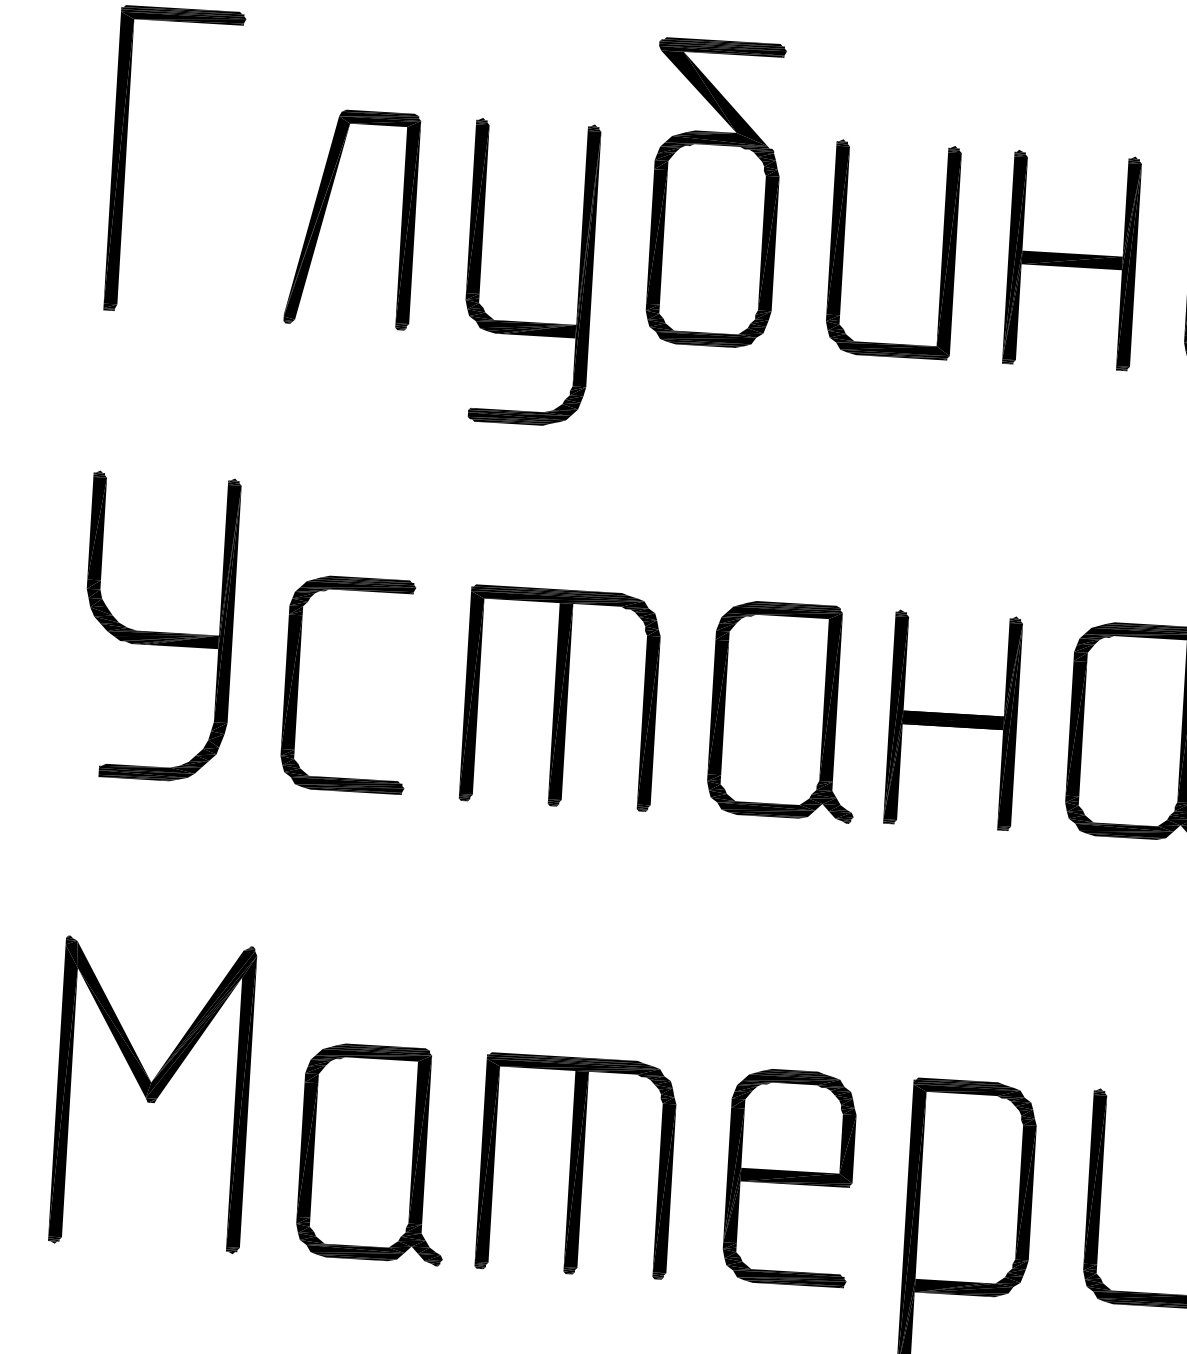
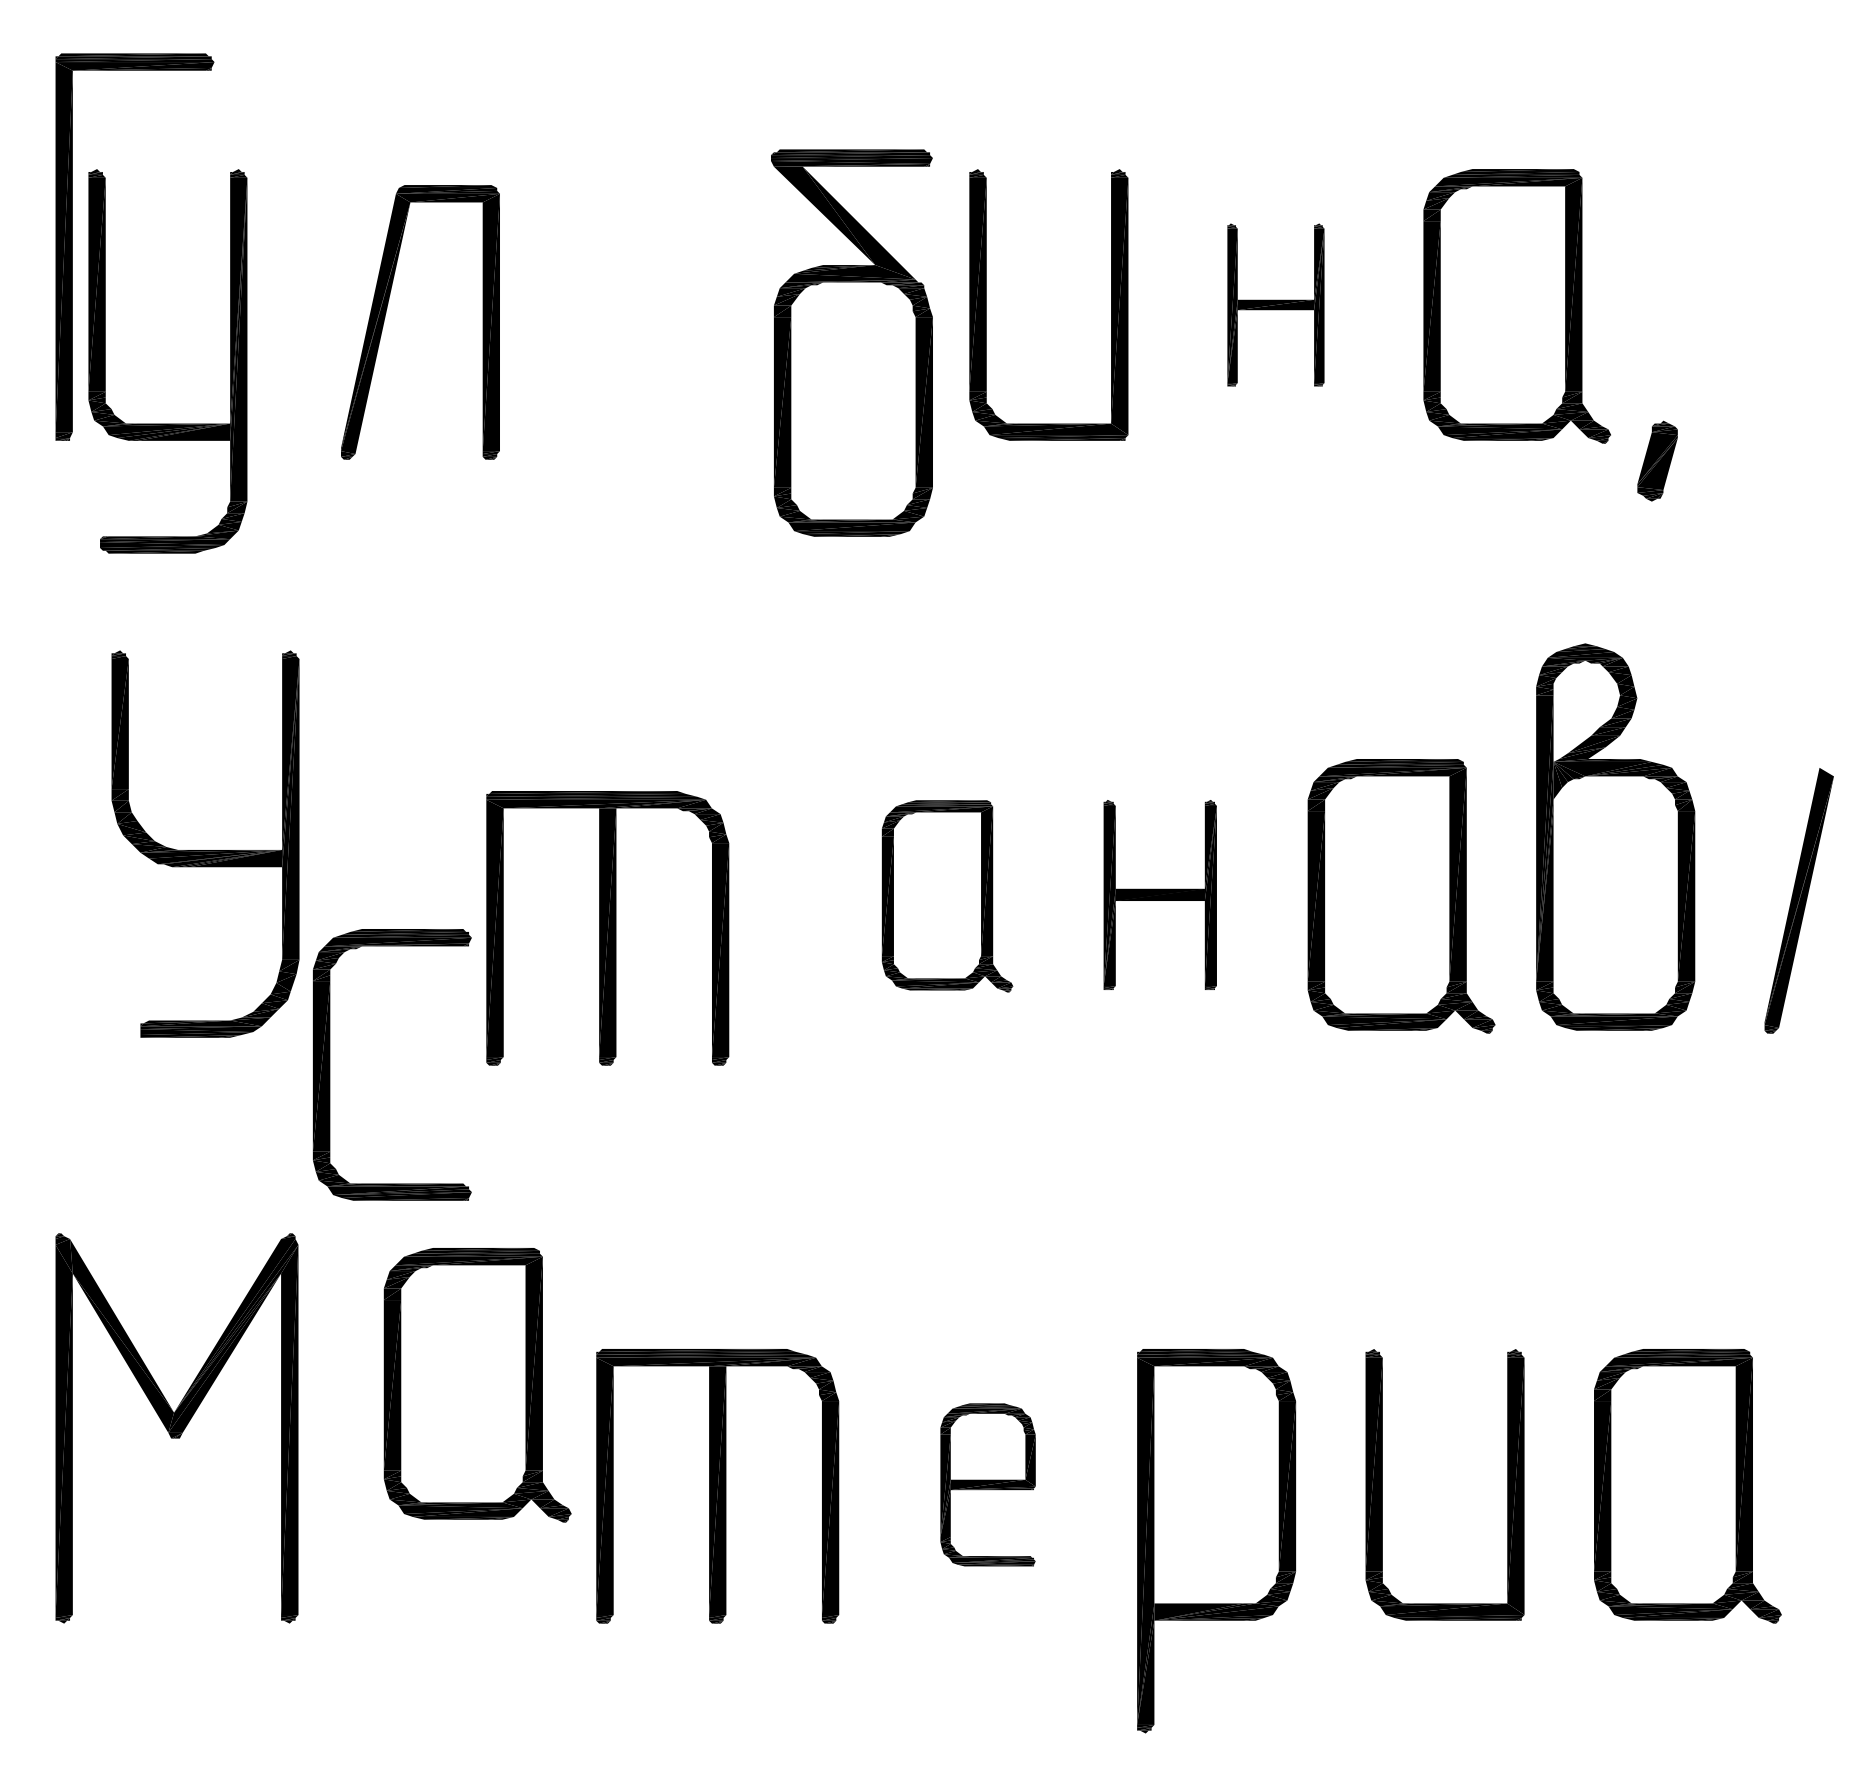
part: (714, 192) -> (851, 342), moved
part: (326, 210) -> (386, 313), moved
part: (1071, 260) -> (1275, 304), size x0.6
part: (480, 270) -> (105, 361), moved
part: (158, 632) -> (205, 850), moved
part: (298, 681) -> (330, 1064), moved
part: (560, 698) -> (607, 928), moved
part: (785, 711) -> (947, 896), size x0.7
part: (953, 719) -> (1160, 894), size x0.7
part: (374, 1154) -> (477, 1385), moved
part: (789, 1177) -> (987, 1484), size x0.6

